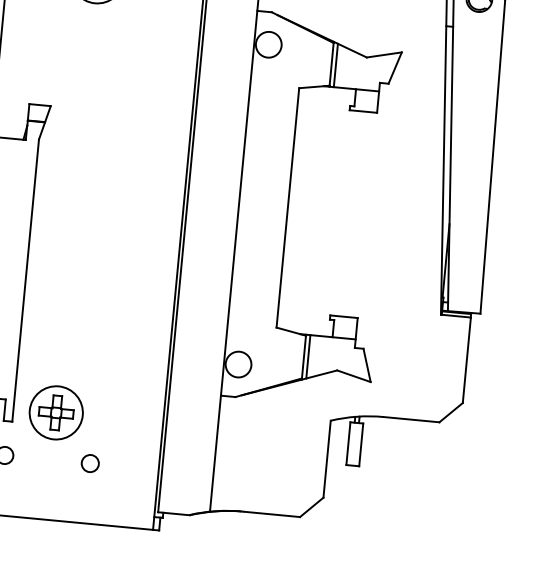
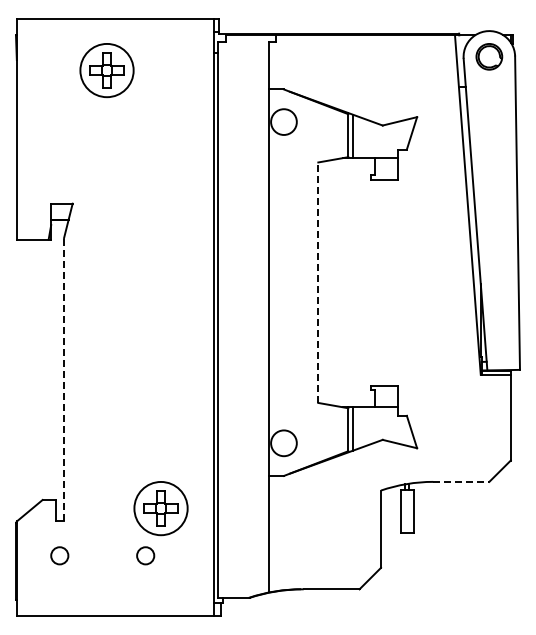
line: (288, 207) -> (318, 282), solid -> dashed
line: (26, 280) -> (64, 379), solid -> dashed
part: (55, 412) -> (160, 508), moved
line: (411, 419) -> (461, 481), solid -> dashed

